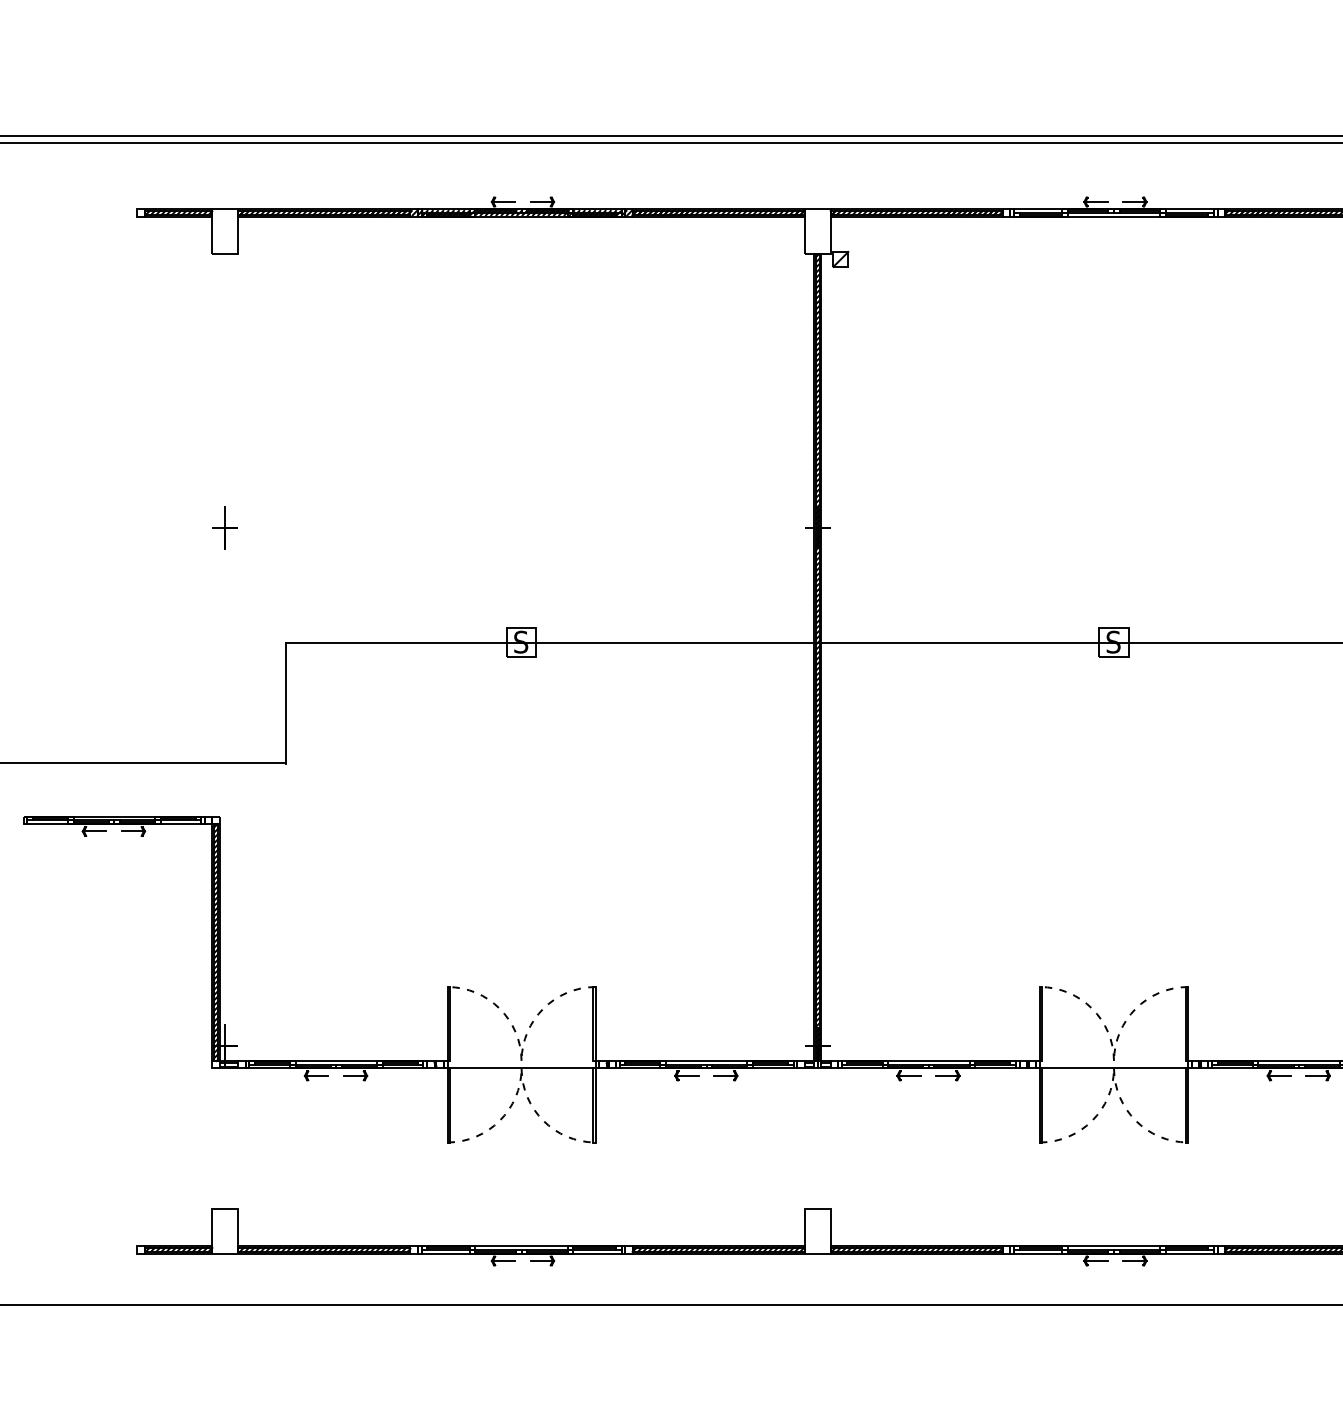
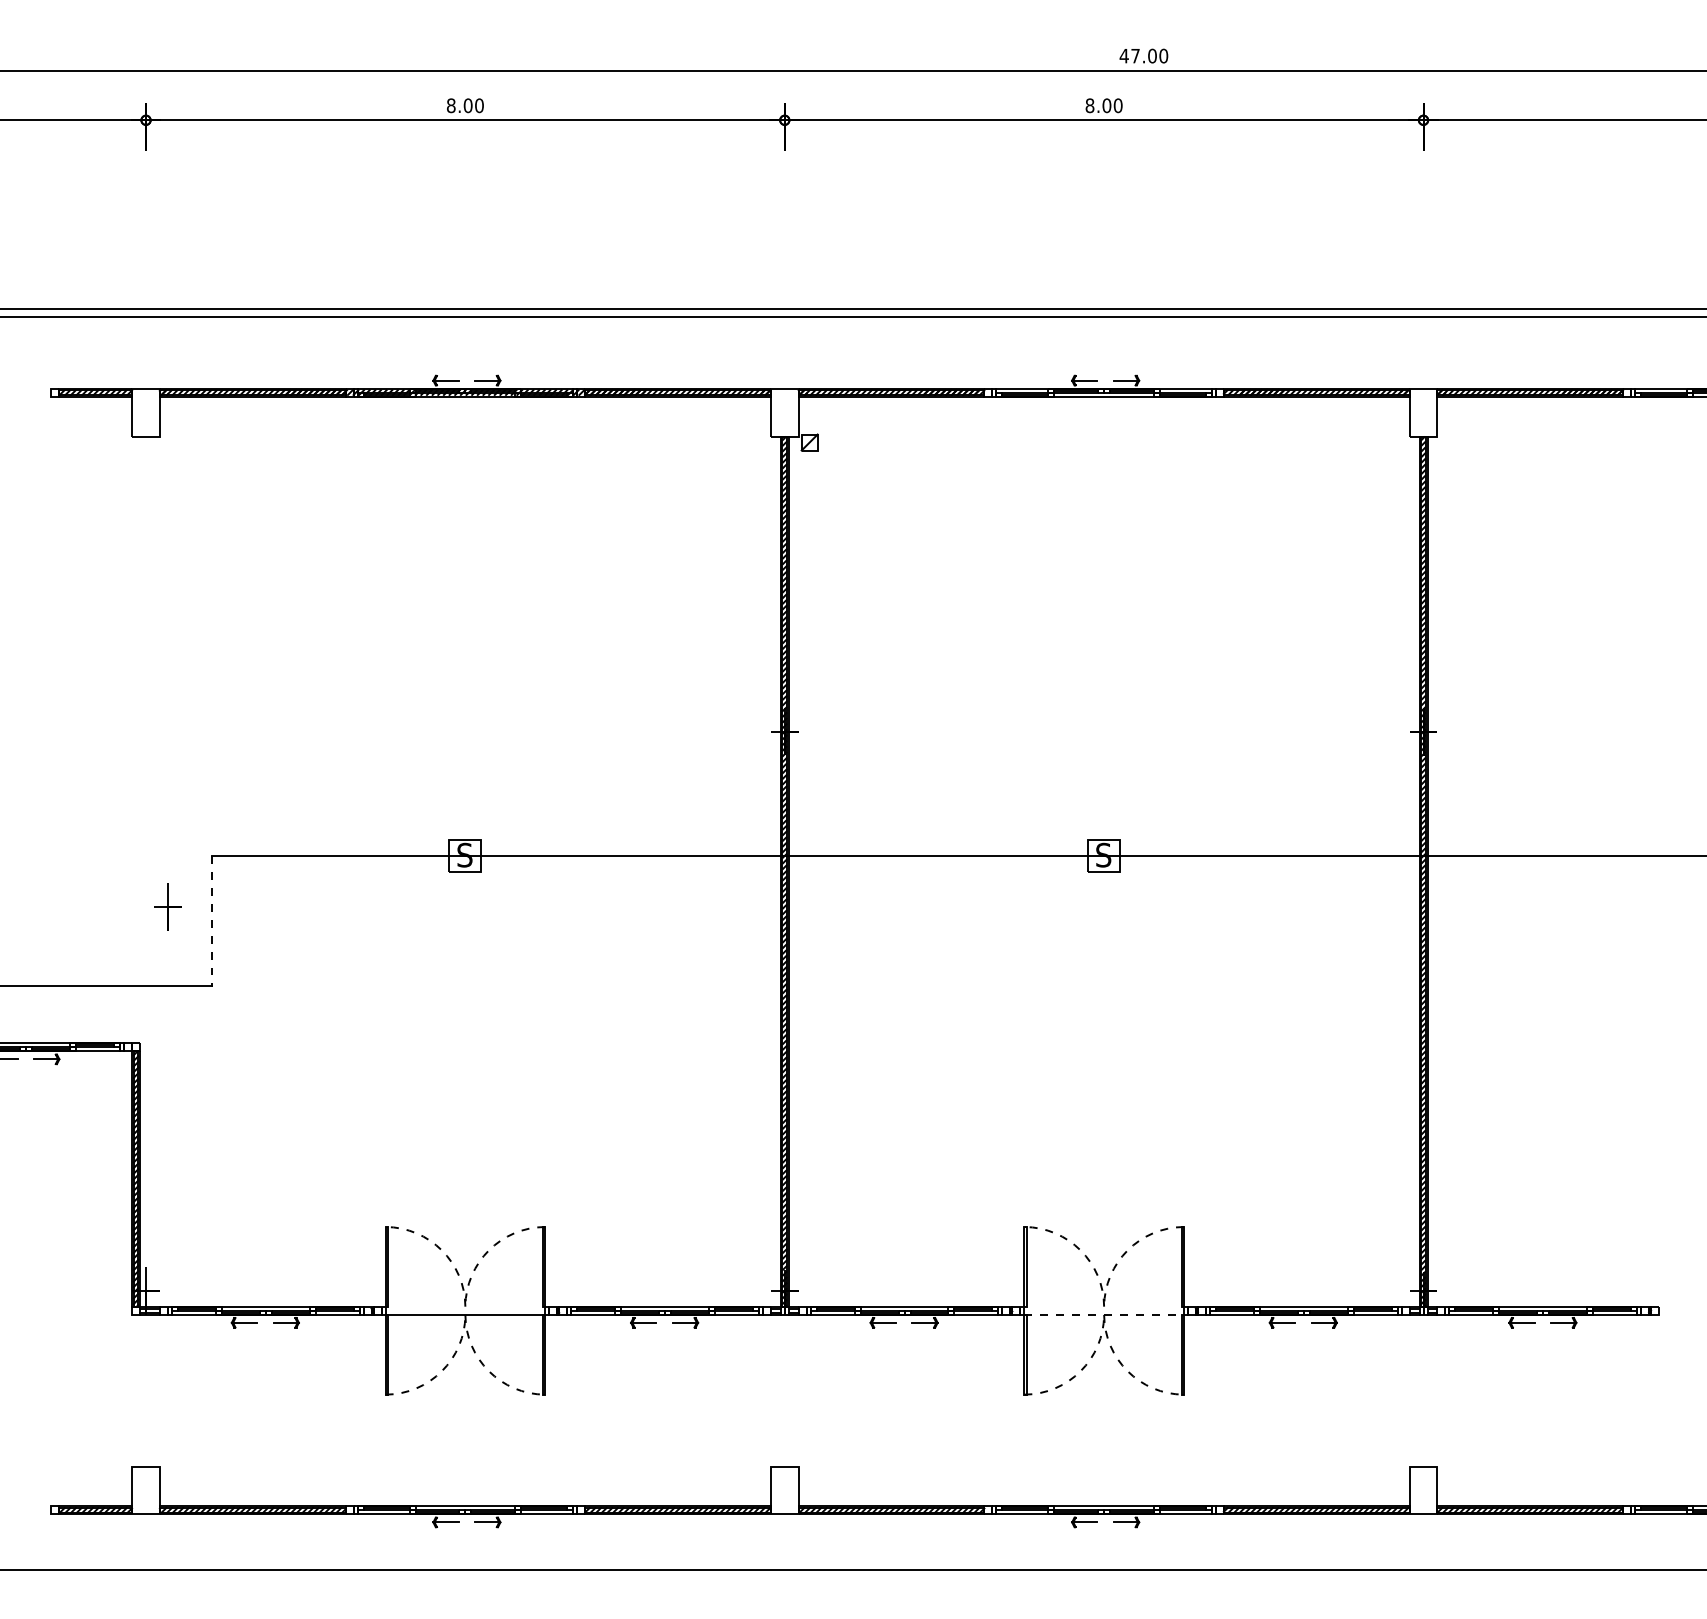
line: (224, 527) -> (167, 906), moved
line: (286, 703) -> (211, 921), solid -> dashed
line: (1114, 1068) -> (1104, 1314), solid -> dashed

